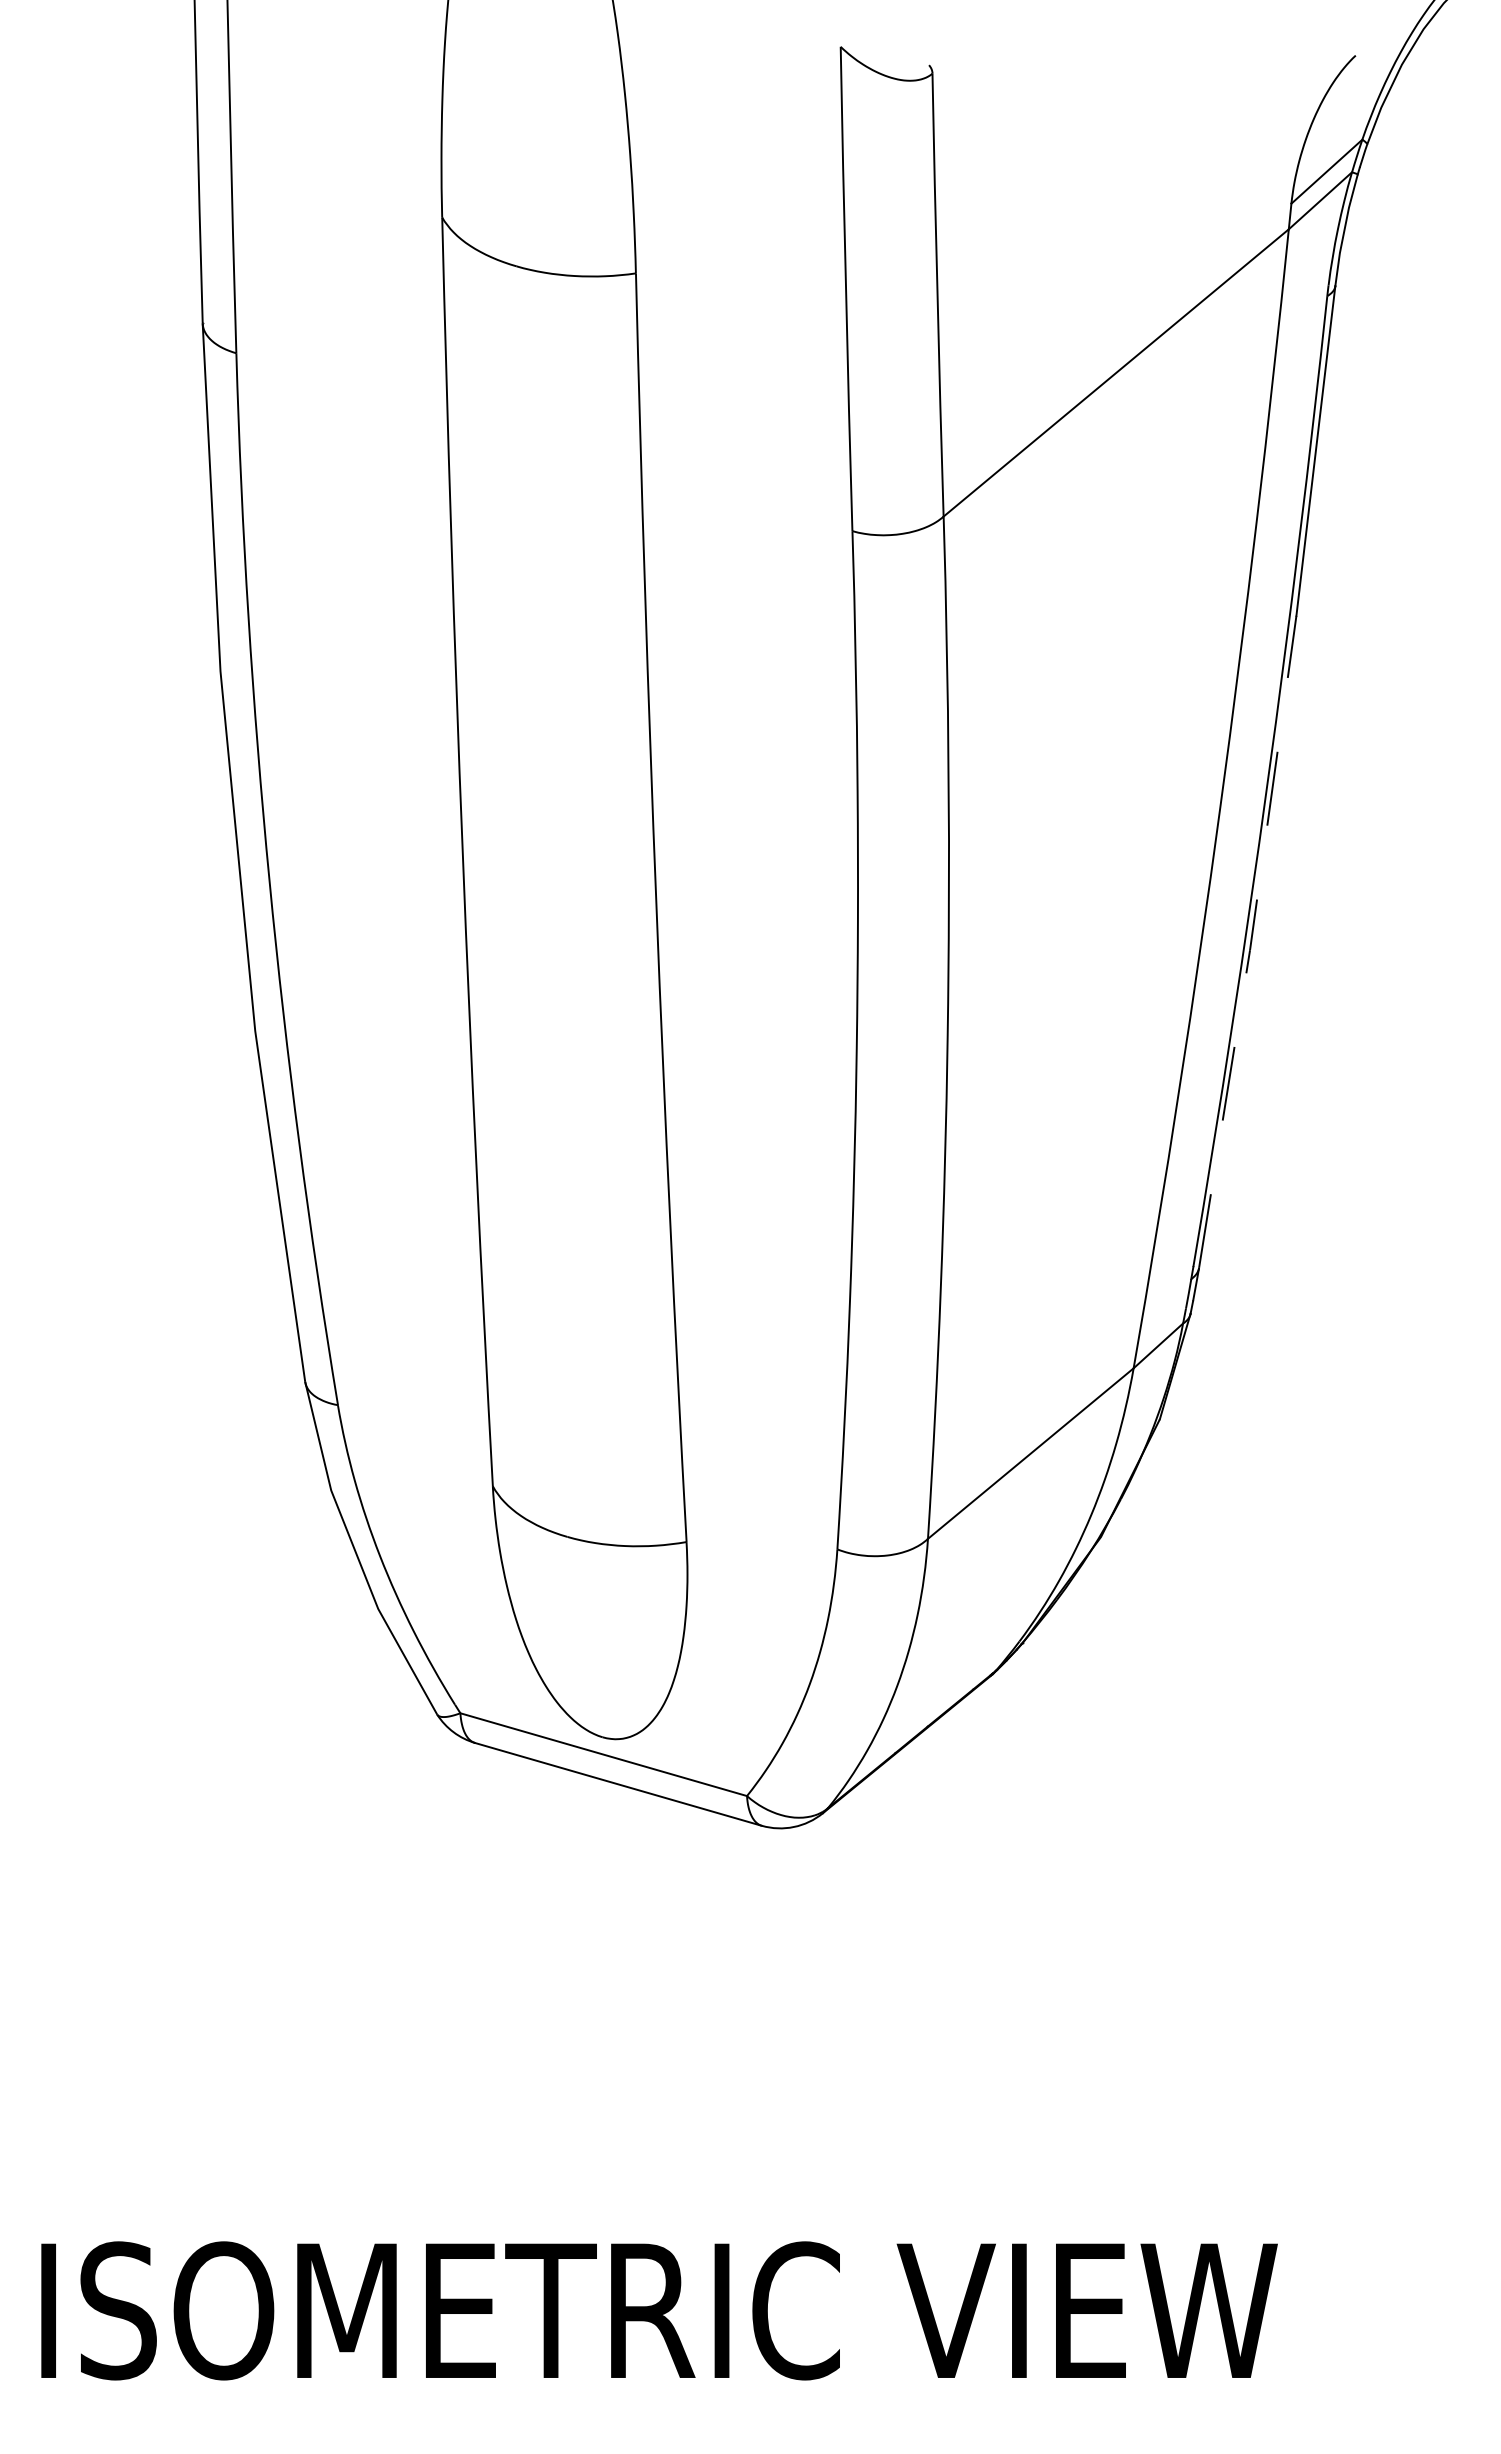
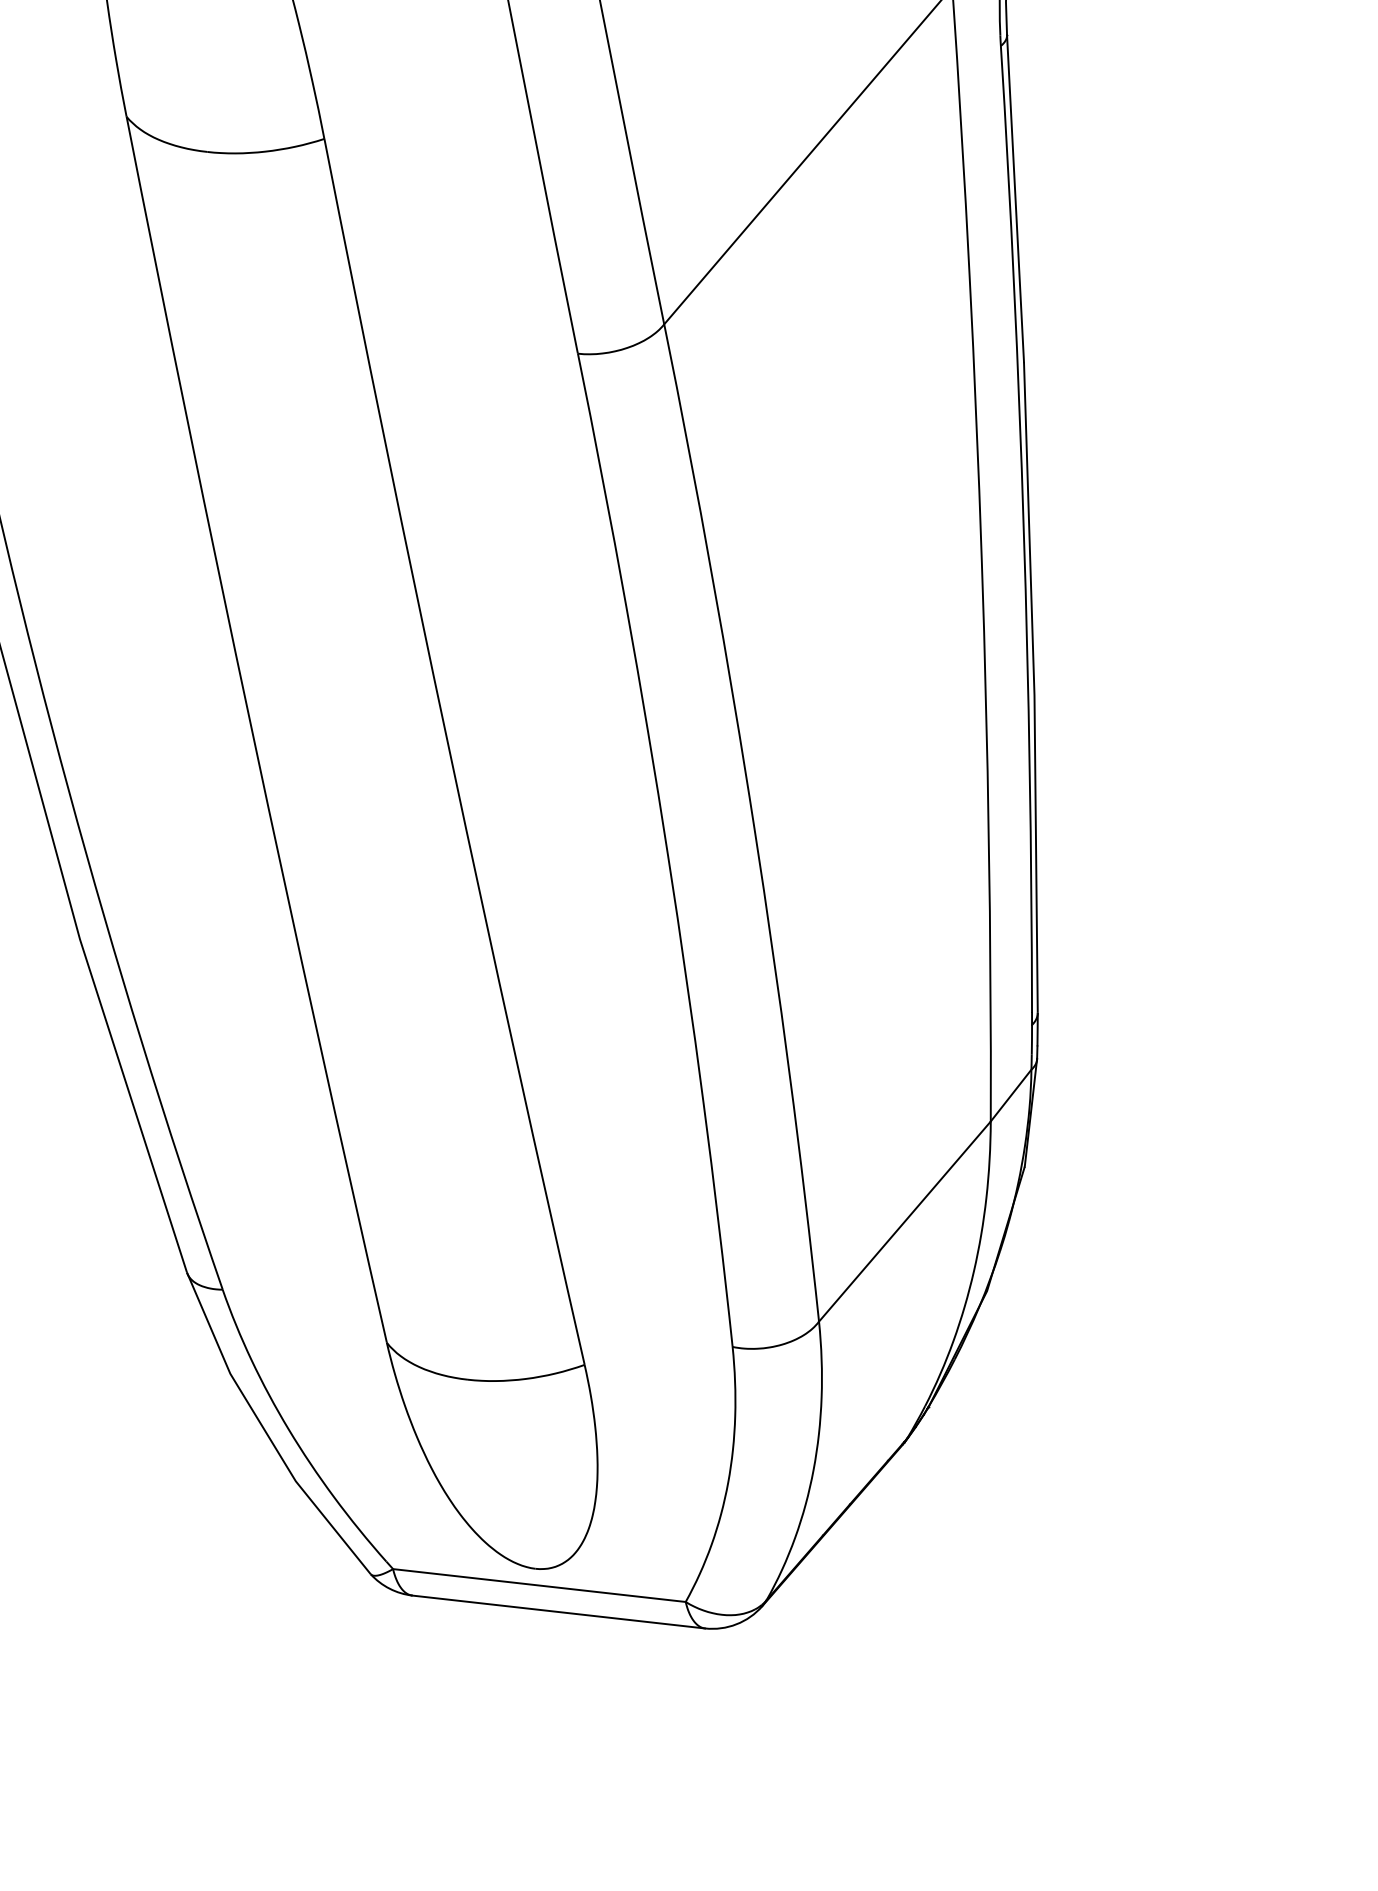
line: (1251, 942) -> (1034, 687), dashed -> solid

